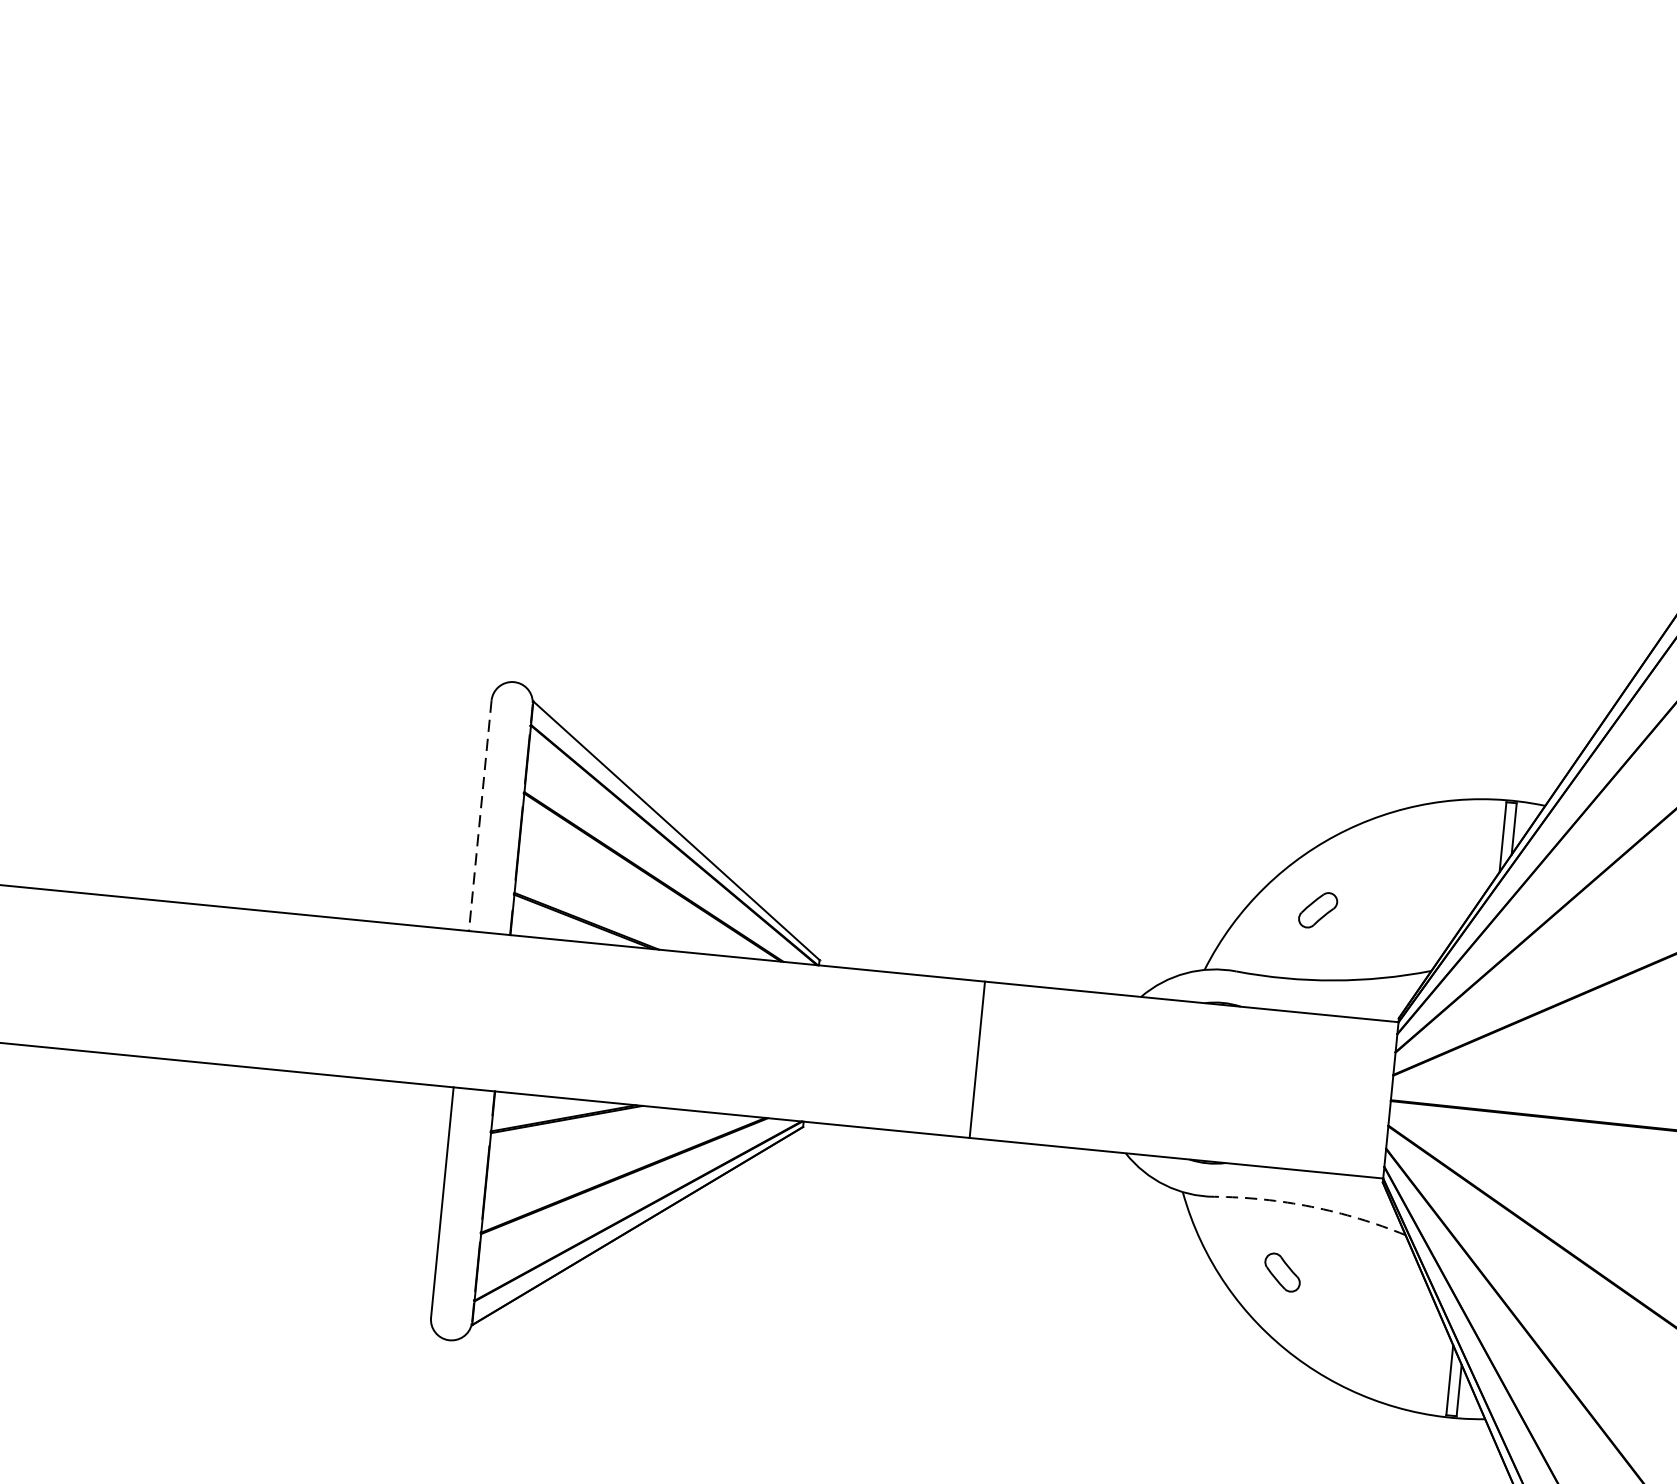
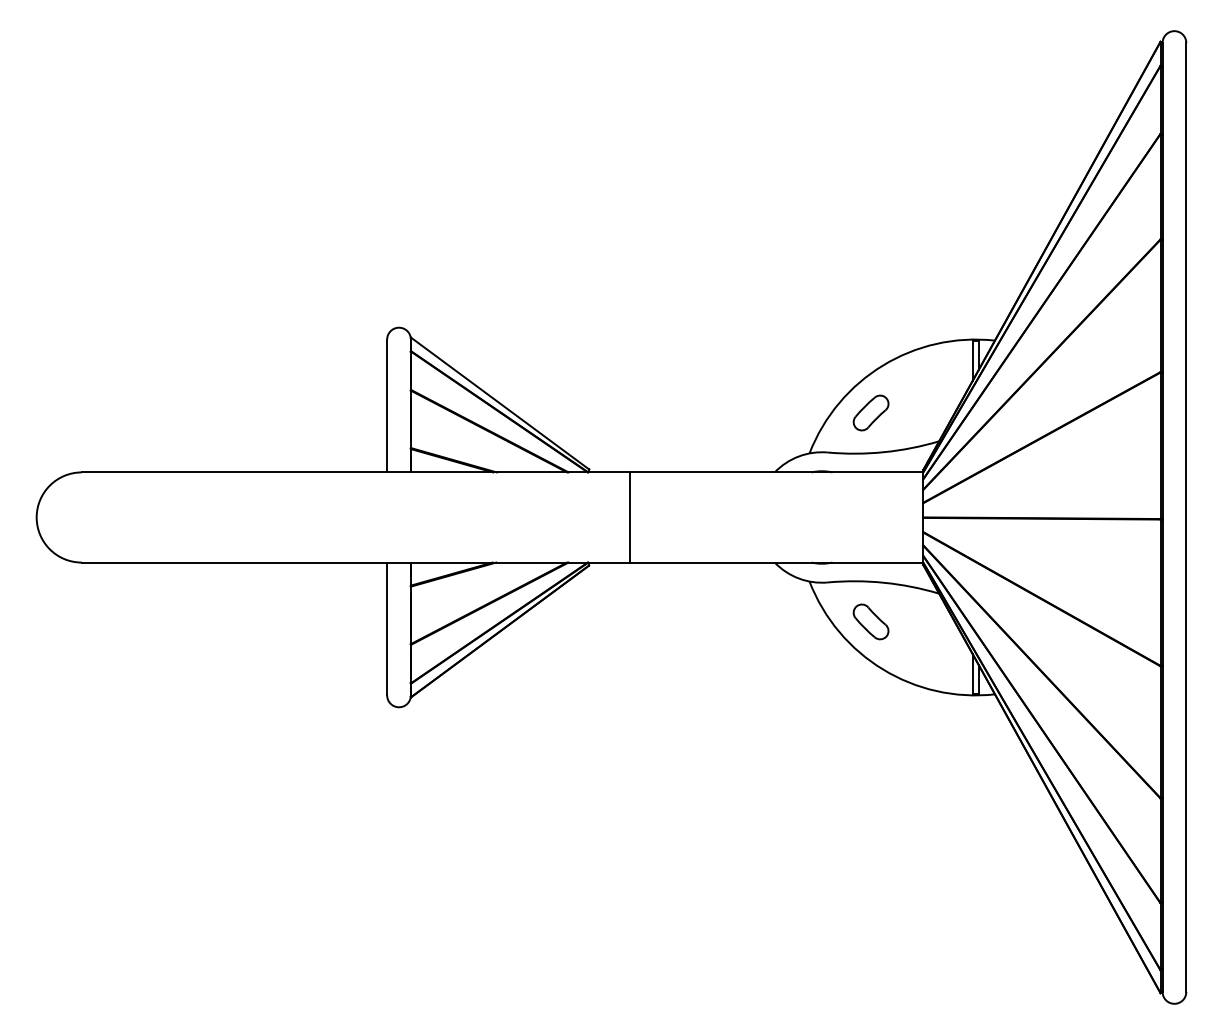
line: (480, 816) -> (387, 406), dashed -> solid
part: (1317, 909) -> (870, 412), size x1.67
line: (976, 1059) -> (629, 517), moved
arc: (1312, 1206) -> (884, 582), dashed -> solid
part: (1281, 1271) -> (870, 621), size x1.67

